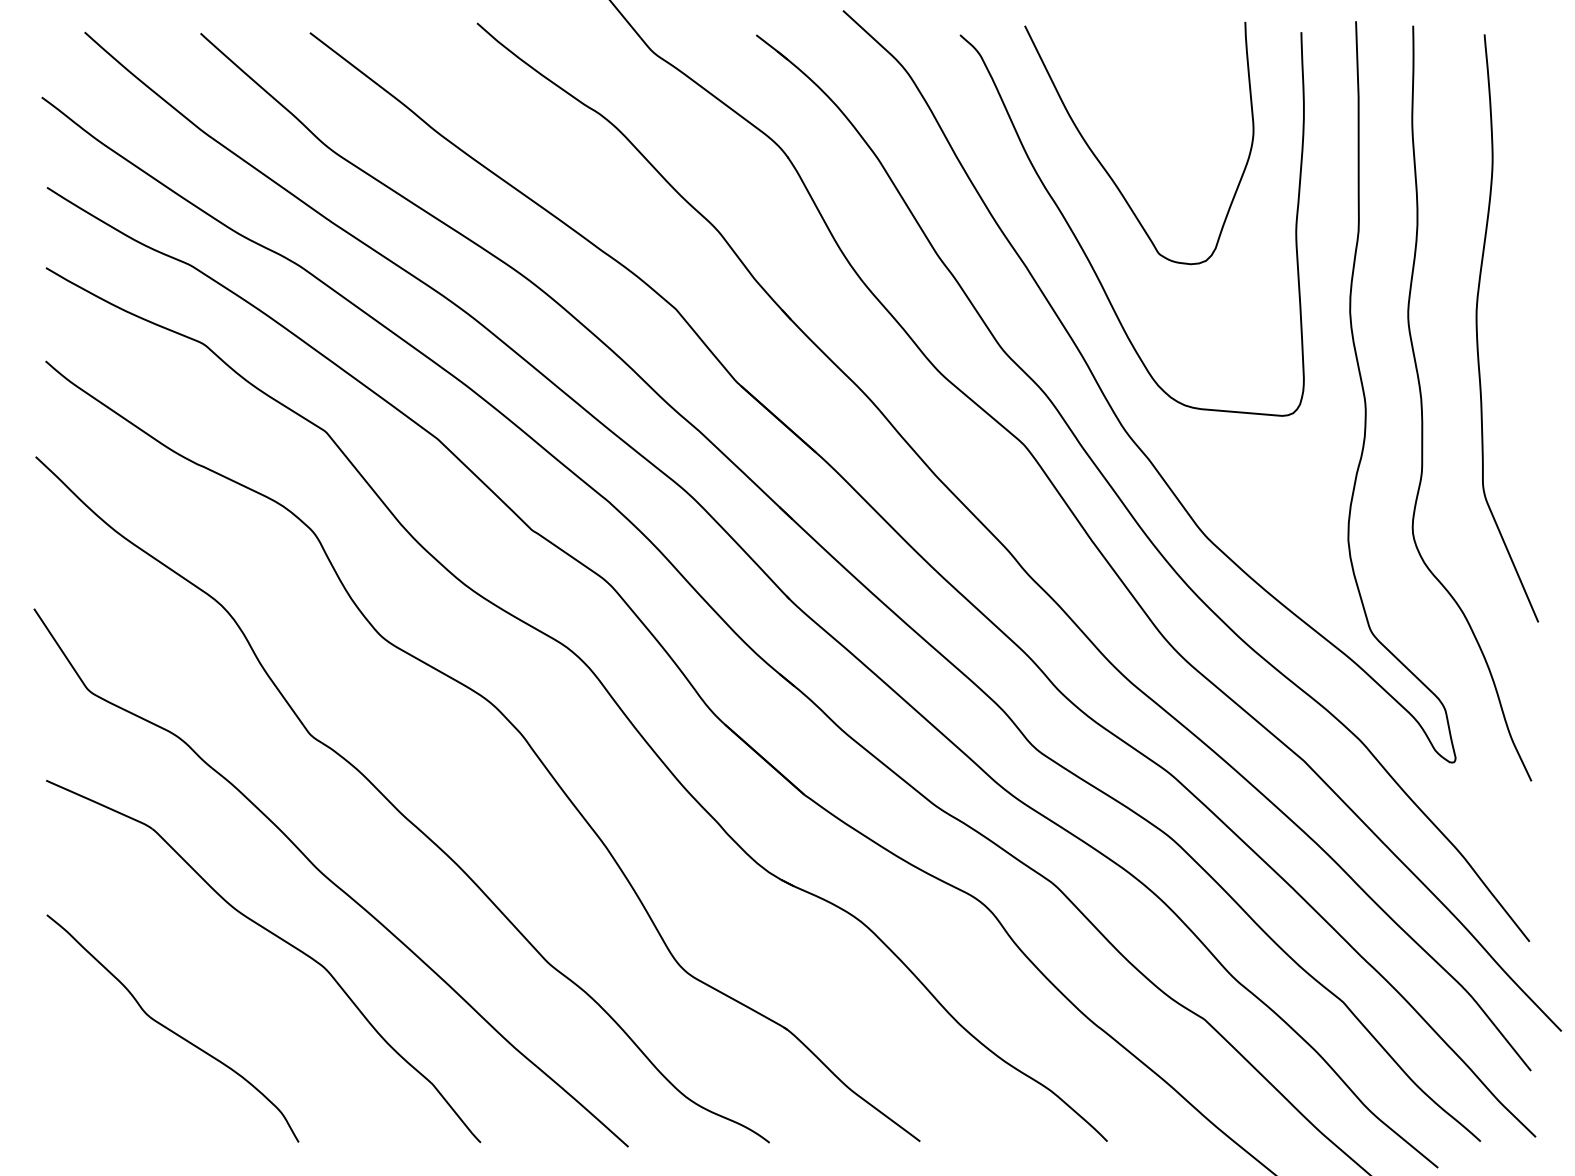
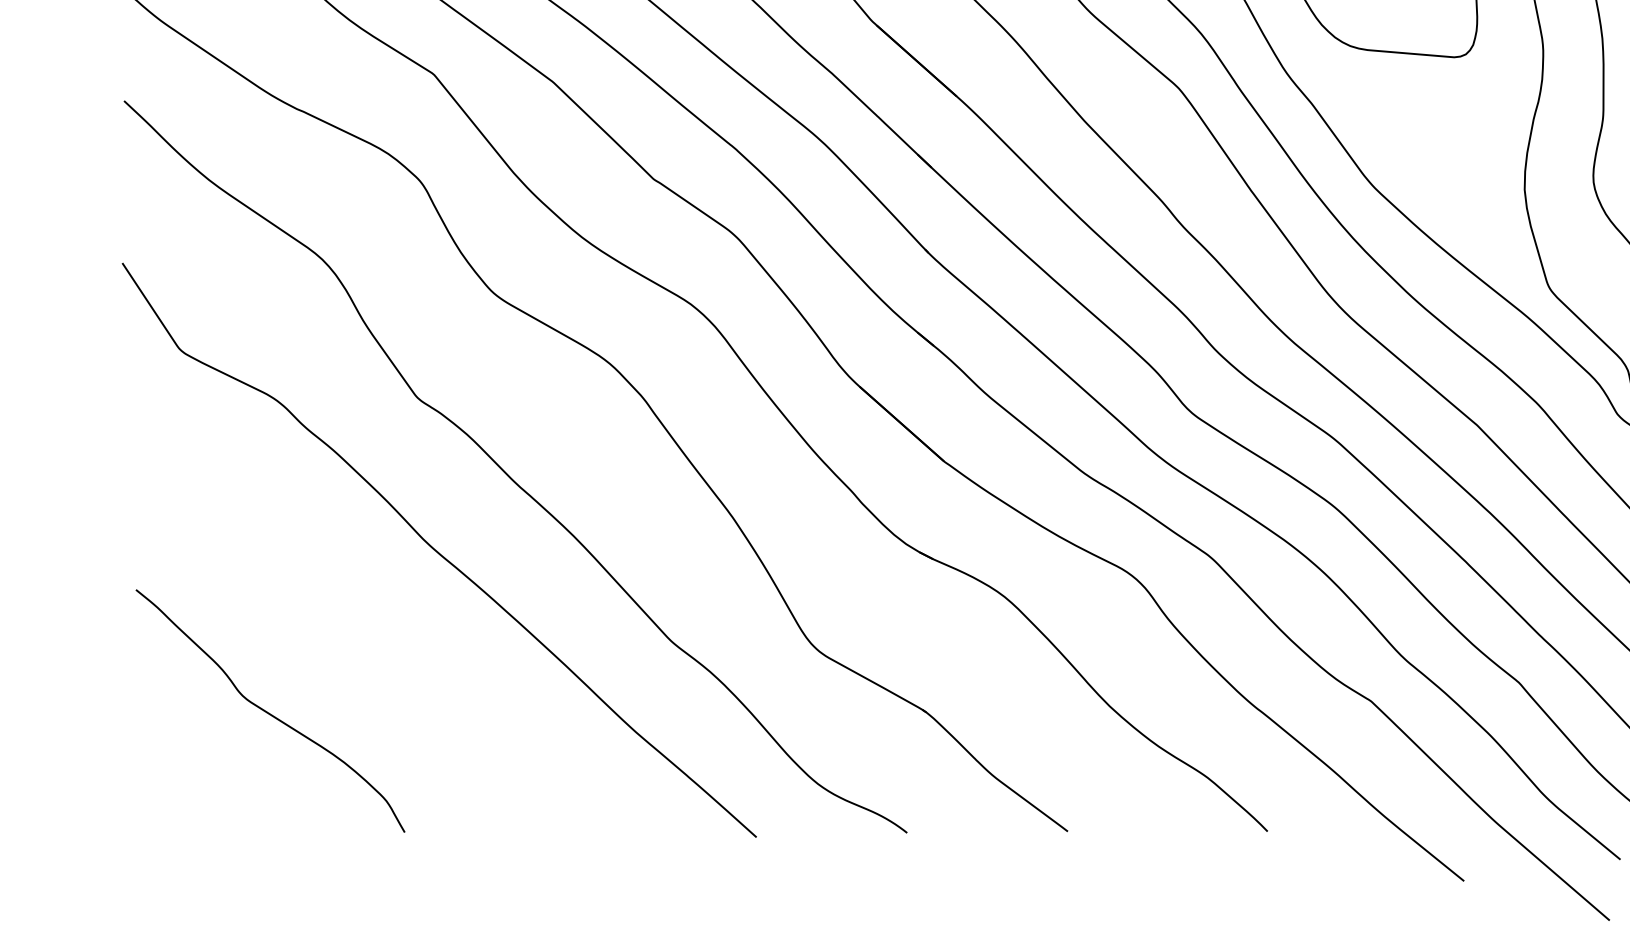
part: (278, 938) -> (383, 614), removed

